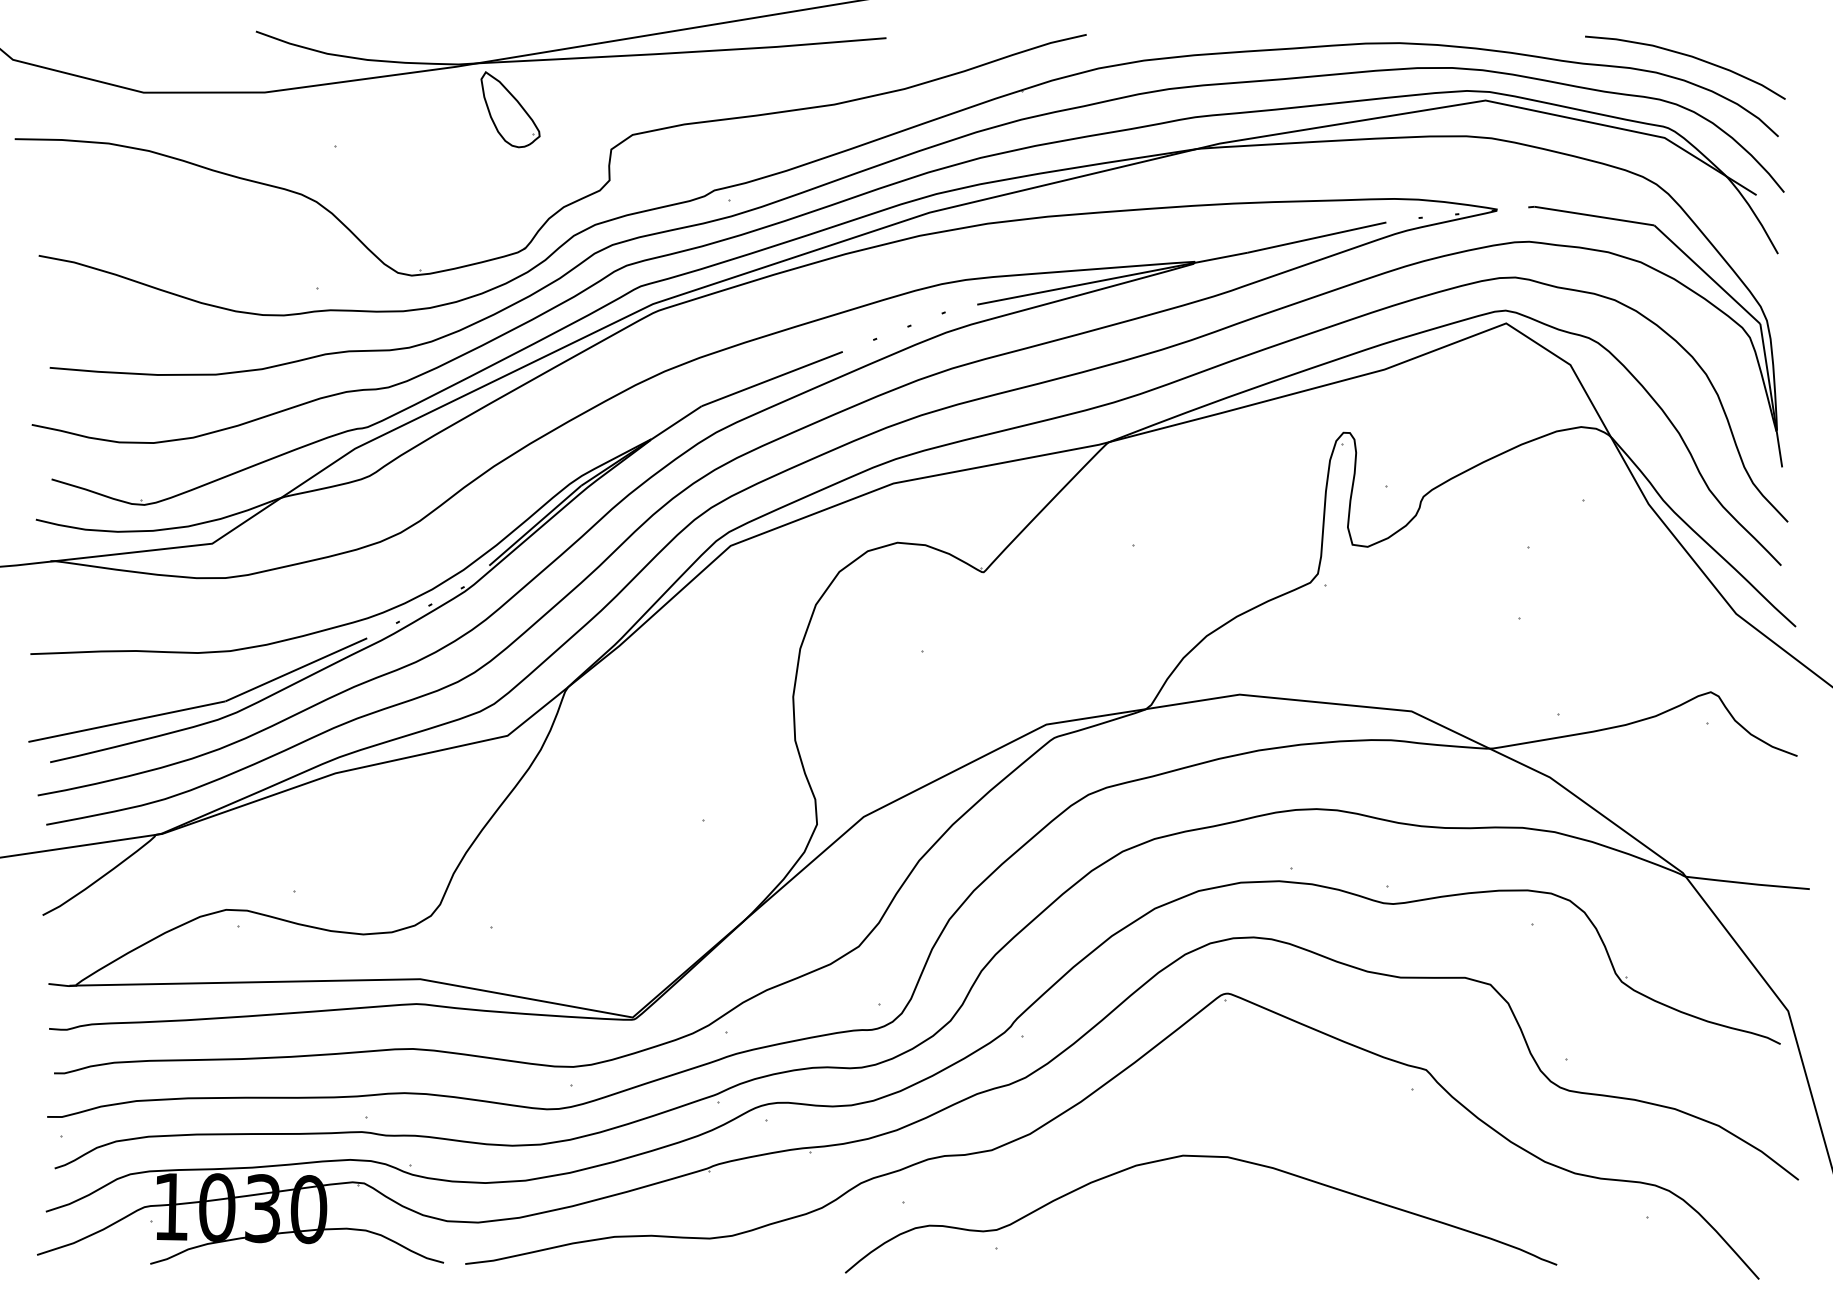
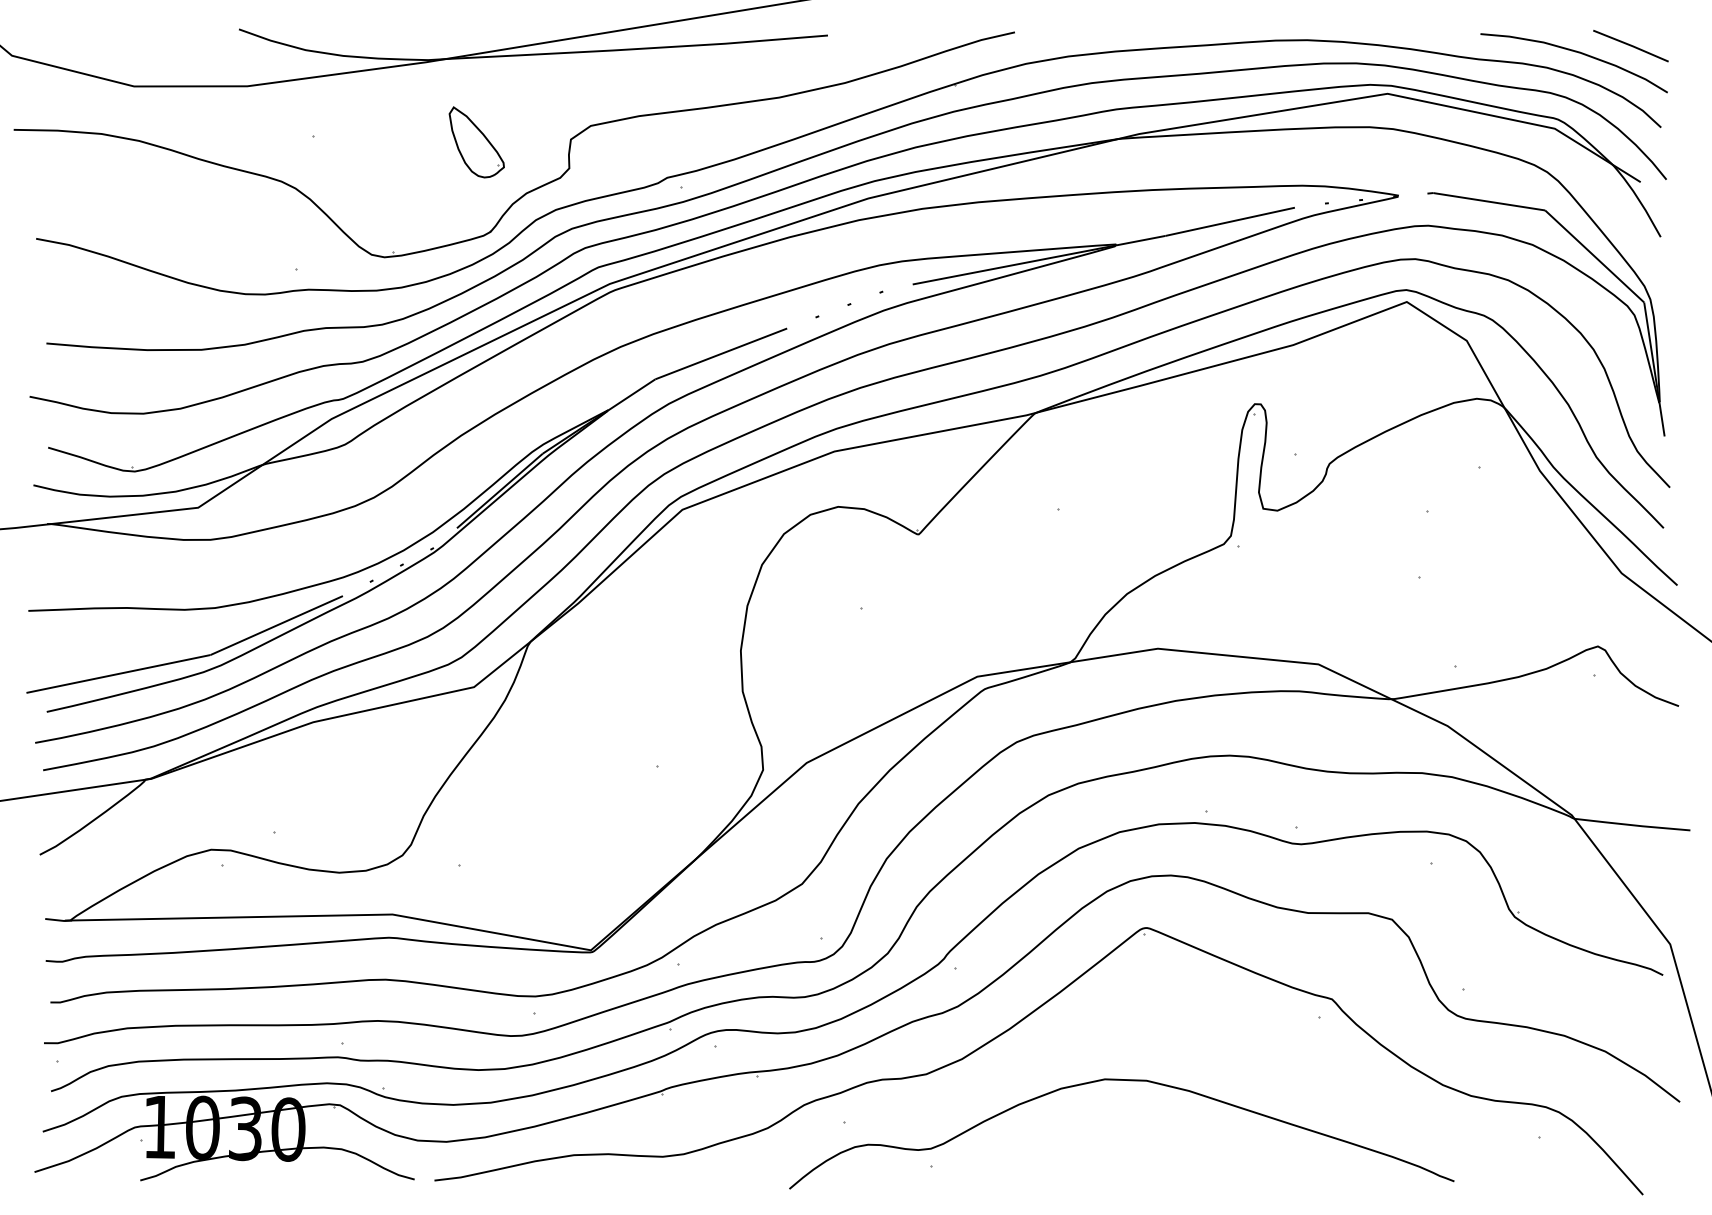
line: (1745, 48) -> (1630, 45), added
part: (510, 109) -> (476, 142), moved

